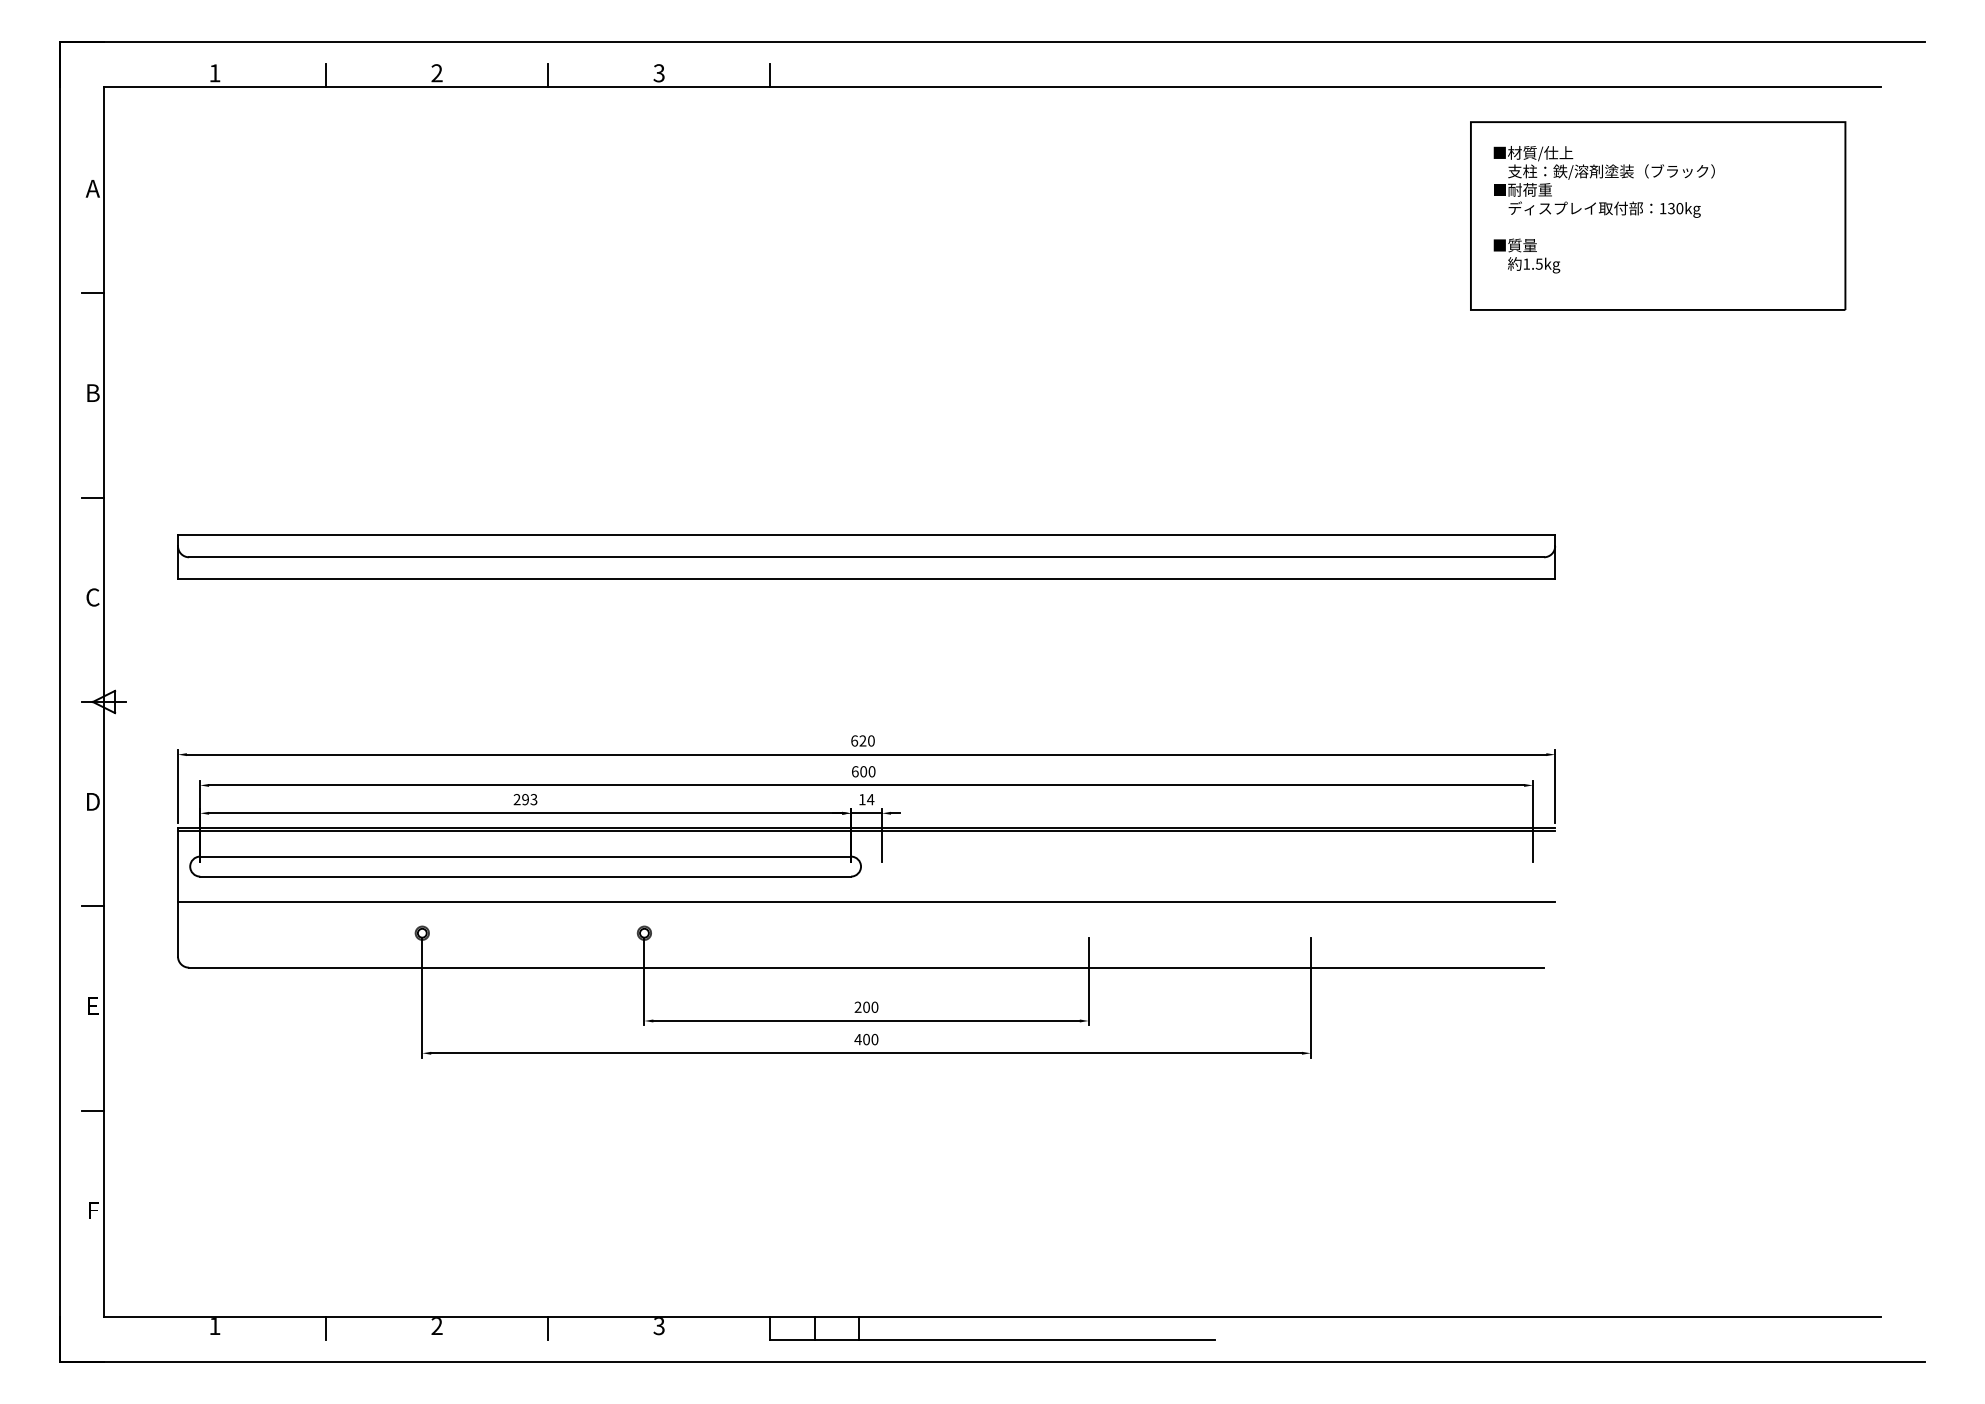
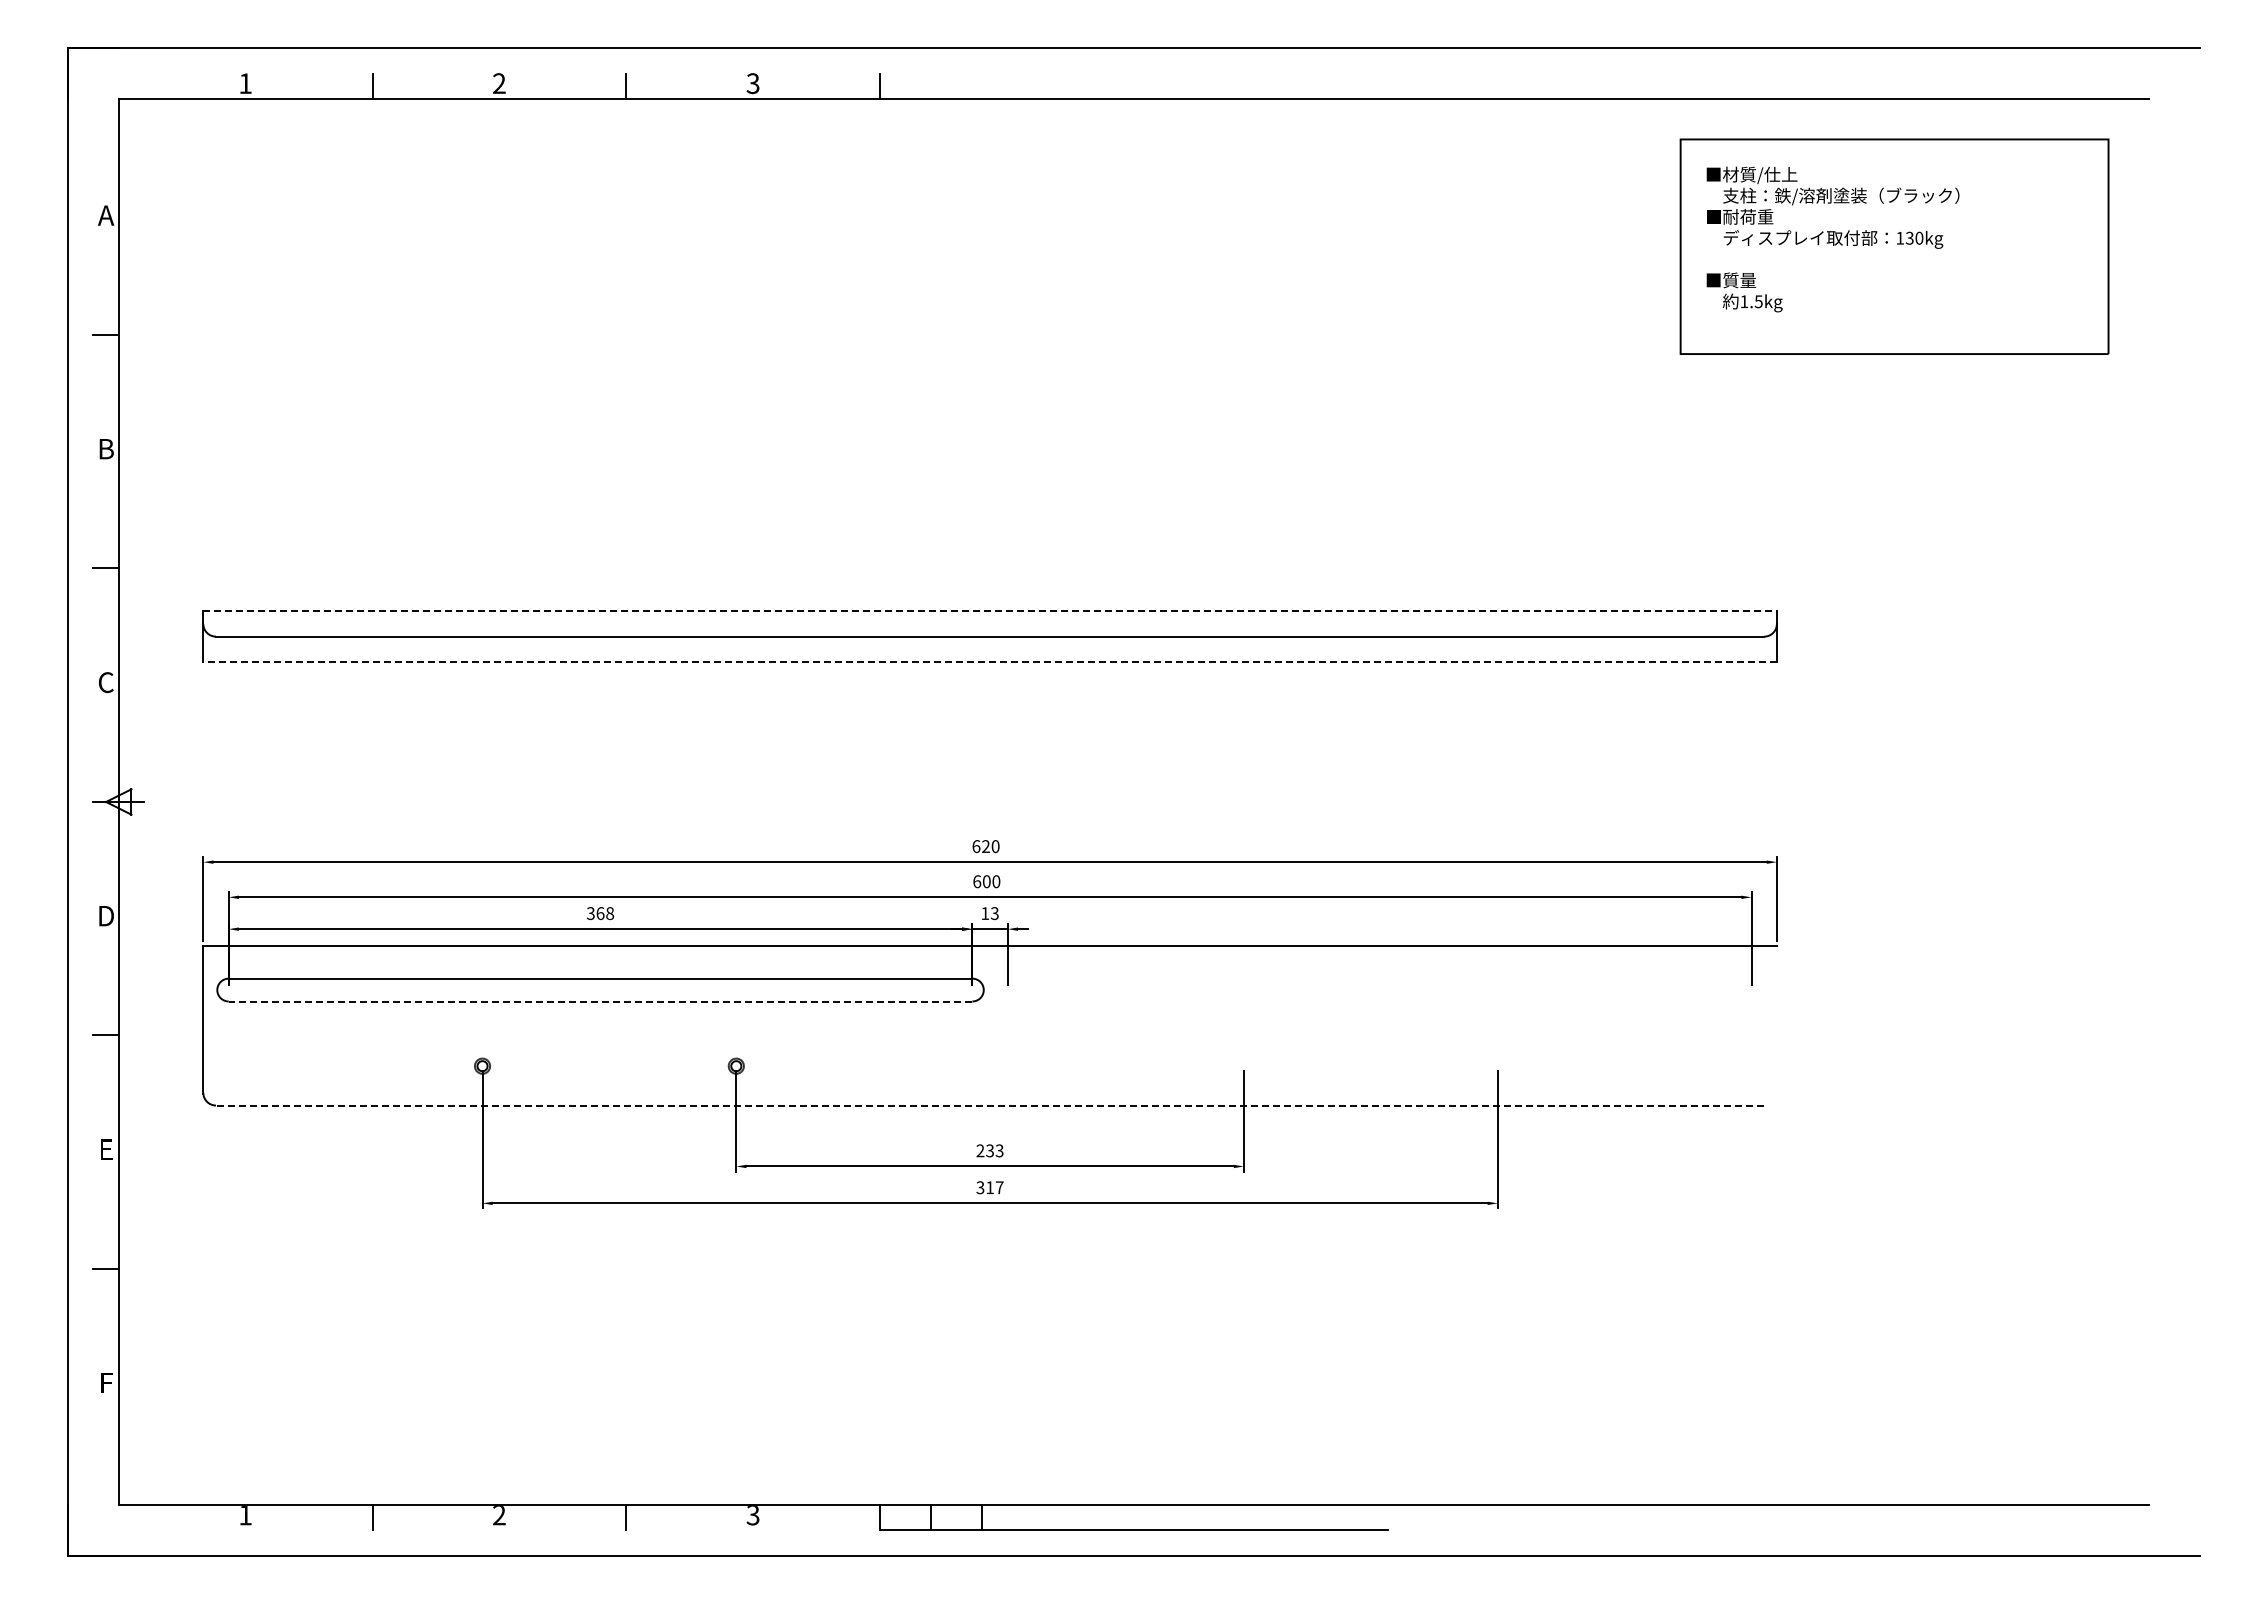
line: (866, 535) -> (990, 611), solid -> dashed
line: (866, 579) -> (990, 662), solid -> dashed
text: (525, 799) -> (600, 913), 293 -> 368
text: (870, 799) -> (994, 913), 14 -> 13
line: (866, 831) -> (989, 949), removed
line: (525, 876) -> (600, 1001), solid -> dashed
line: (866, 901) -> (989, 1030), removed
line: (866, 967) -> (989, 1105), solid -> dashed
text: (870, 1007) -> (994, 1150), 200 -> 233
text: (866, 1039) -> (989, 1187), 400 -> 317

